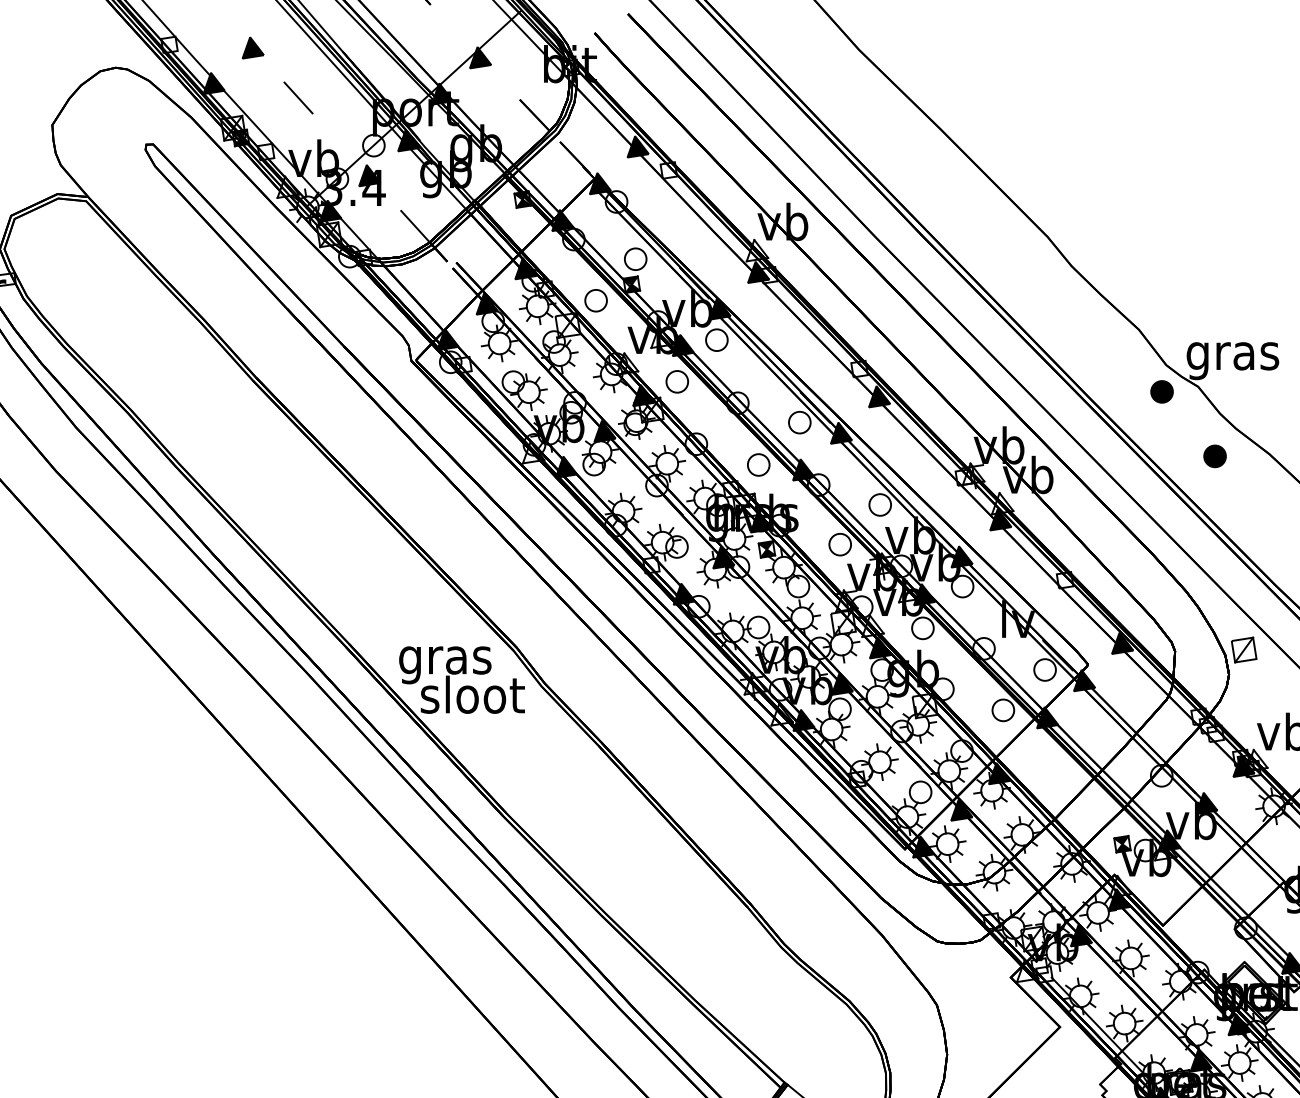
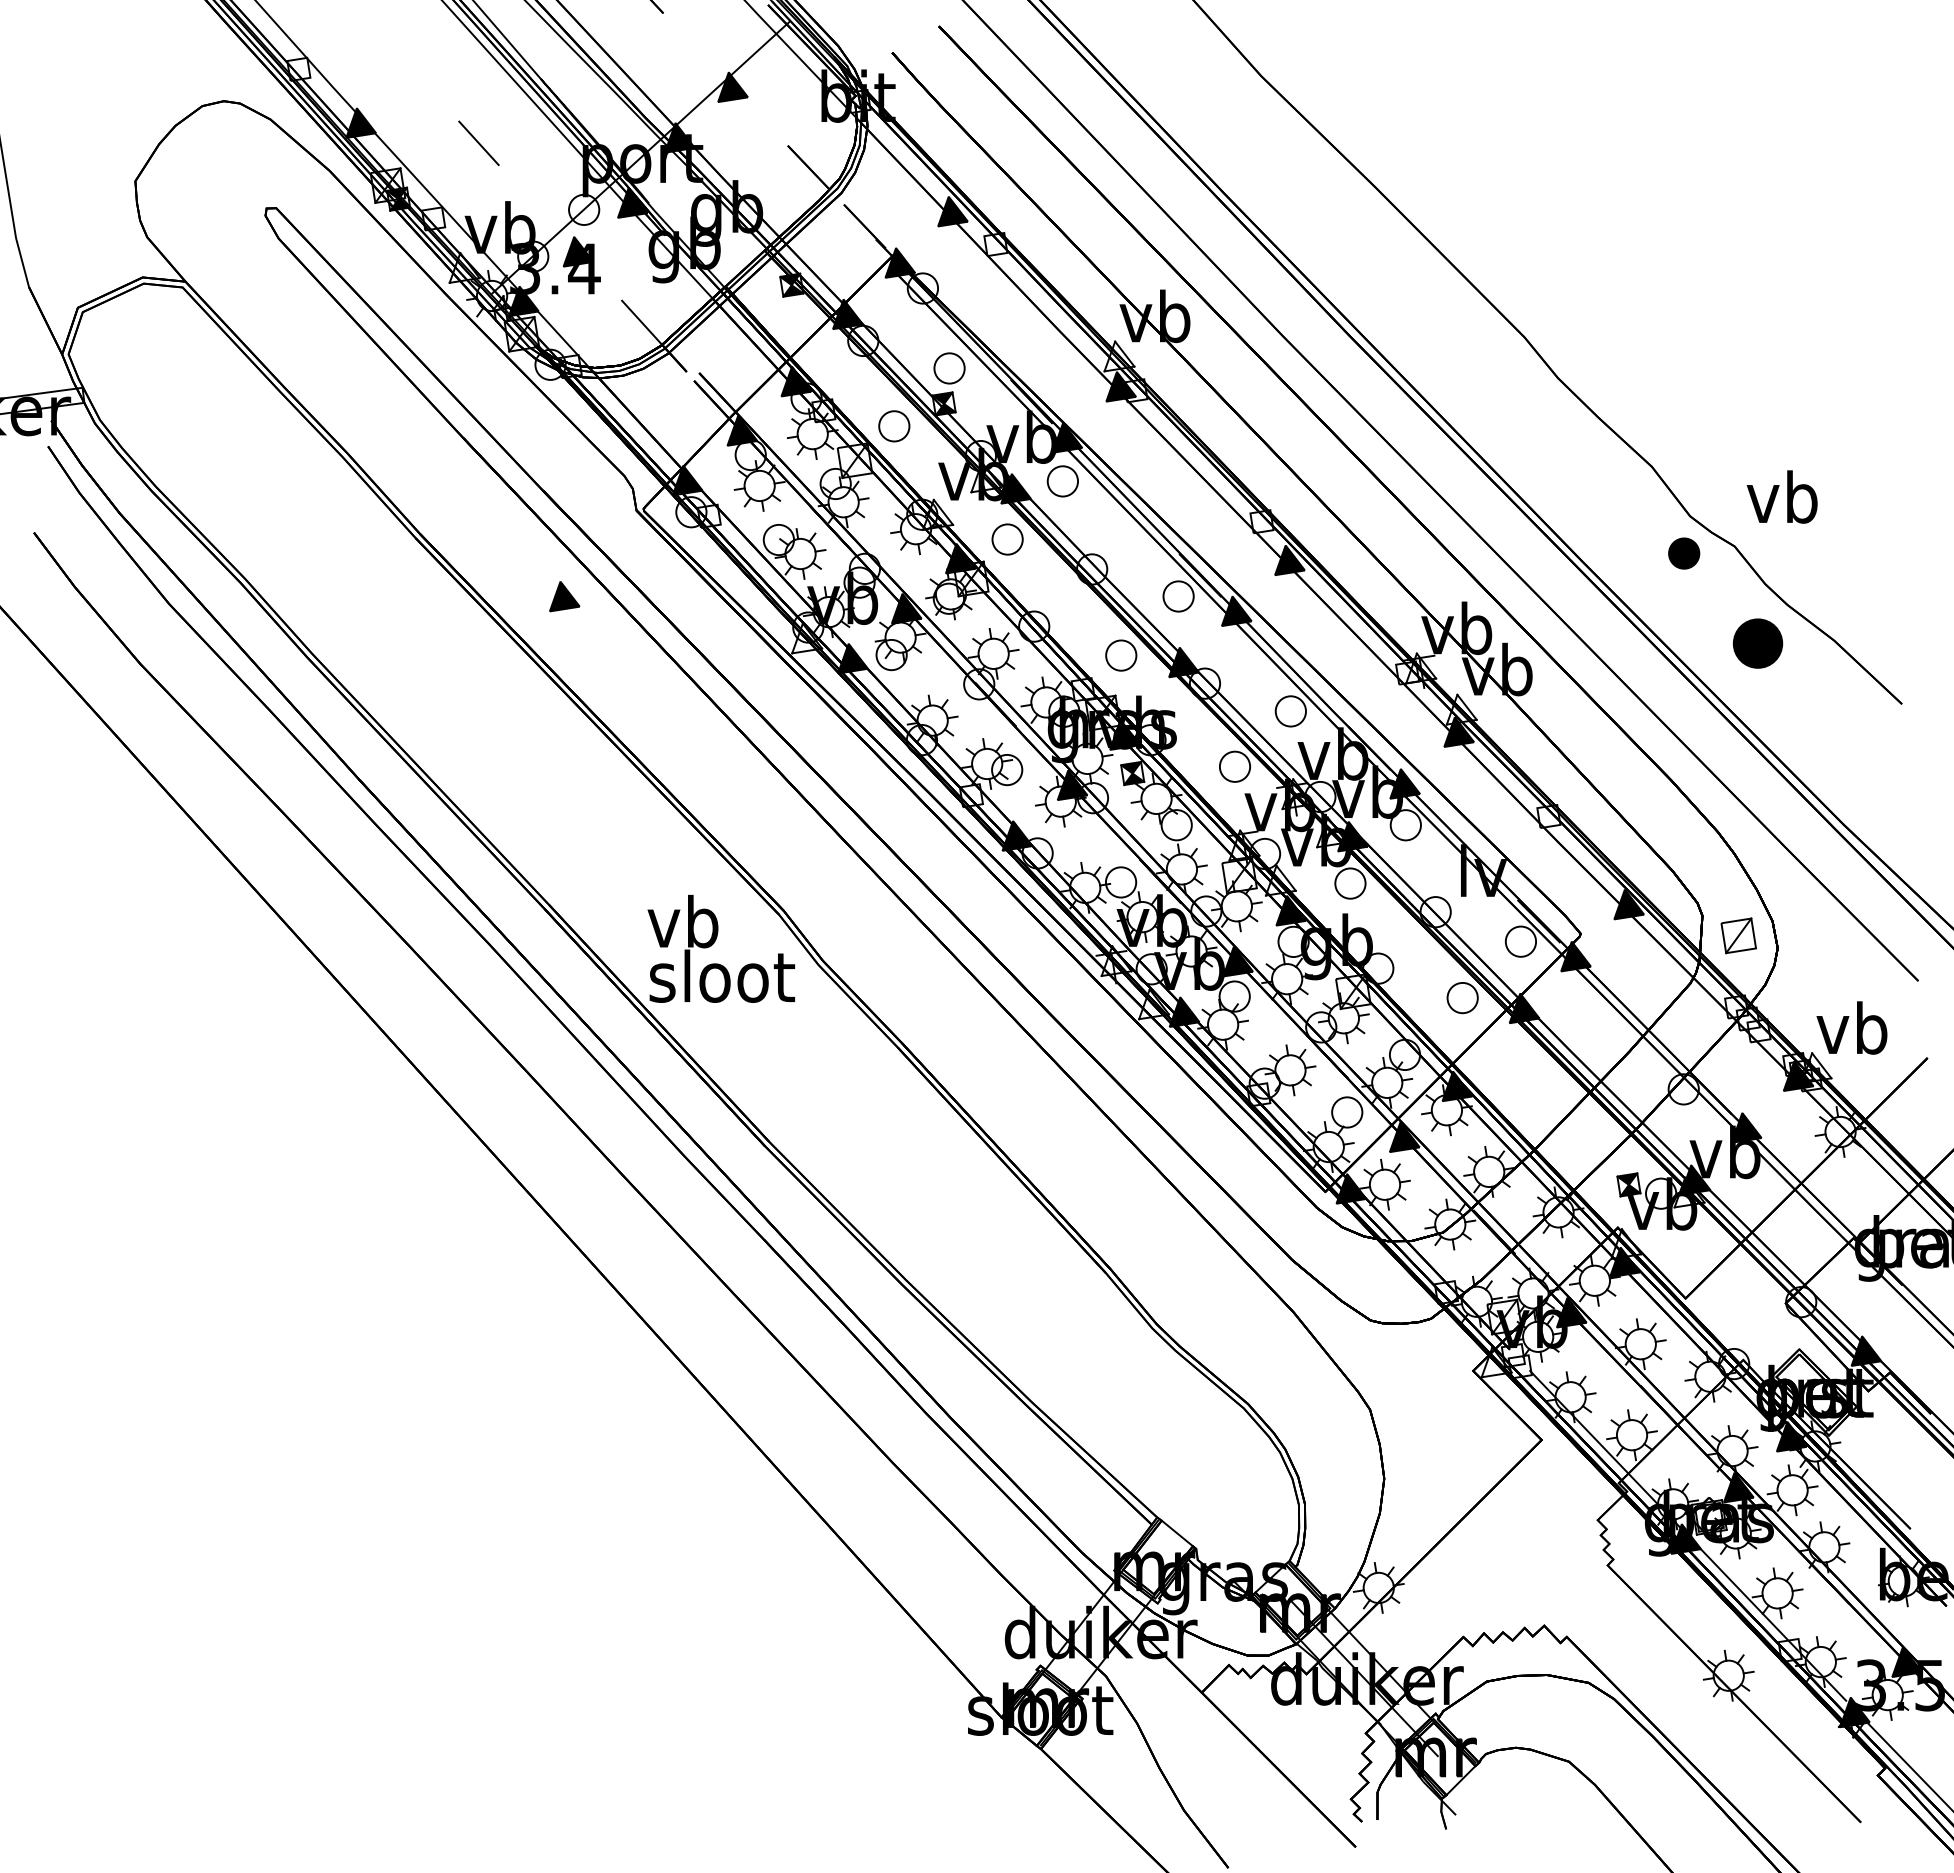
part: (253, 47) -> (564, 596), moved
text: (1232, 356) -> (1782, 503), gras -> vb
part: (1215, 456) -> (1758, 643), size x1.6
part: (1243, 649) -> (1738, 935), moved
text: (445, 659) -> (683, 927), gras -> vb

